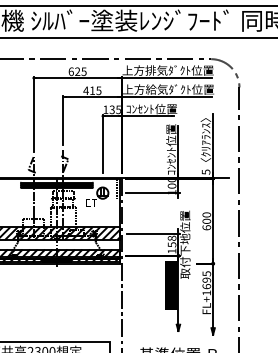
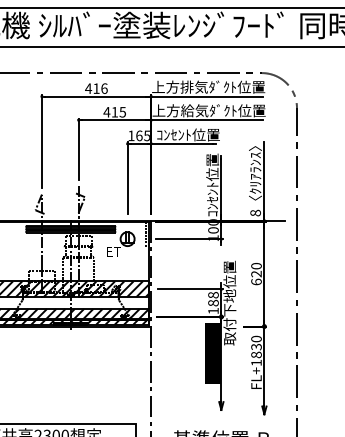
text: (77, 71) -> (96, 88), 625 -> 416
text: (112, 109) -> (139, 135), 135 -> 165
text: (205, 171) -> (255, 212), 5 -> 8
text: (206, 220) -> (256, 273), 600 -> 620
text: (172, 244) -> (213, 302), 158 -> 188
text: (206, 279) -> (256, 346), FL+1695 -> FL+1830

